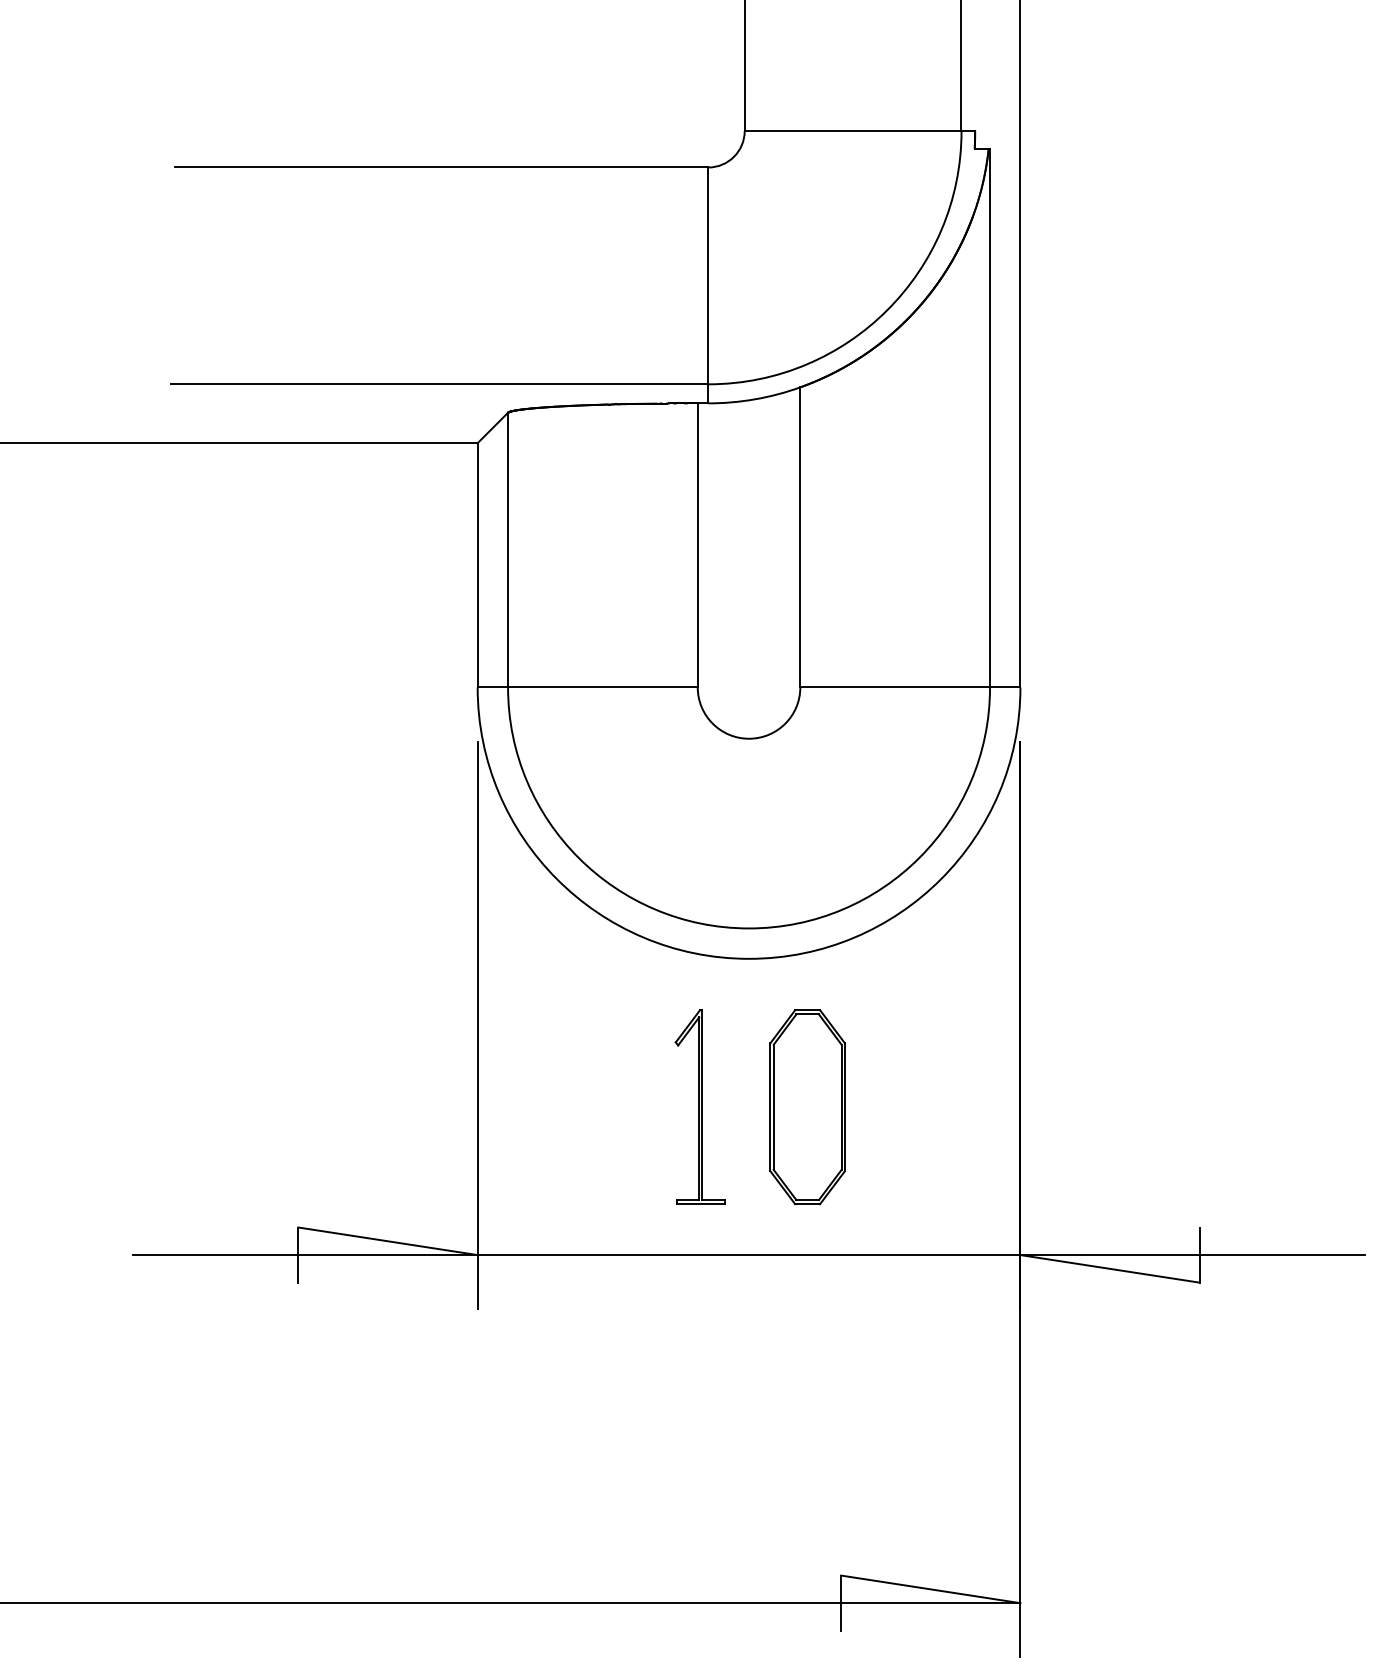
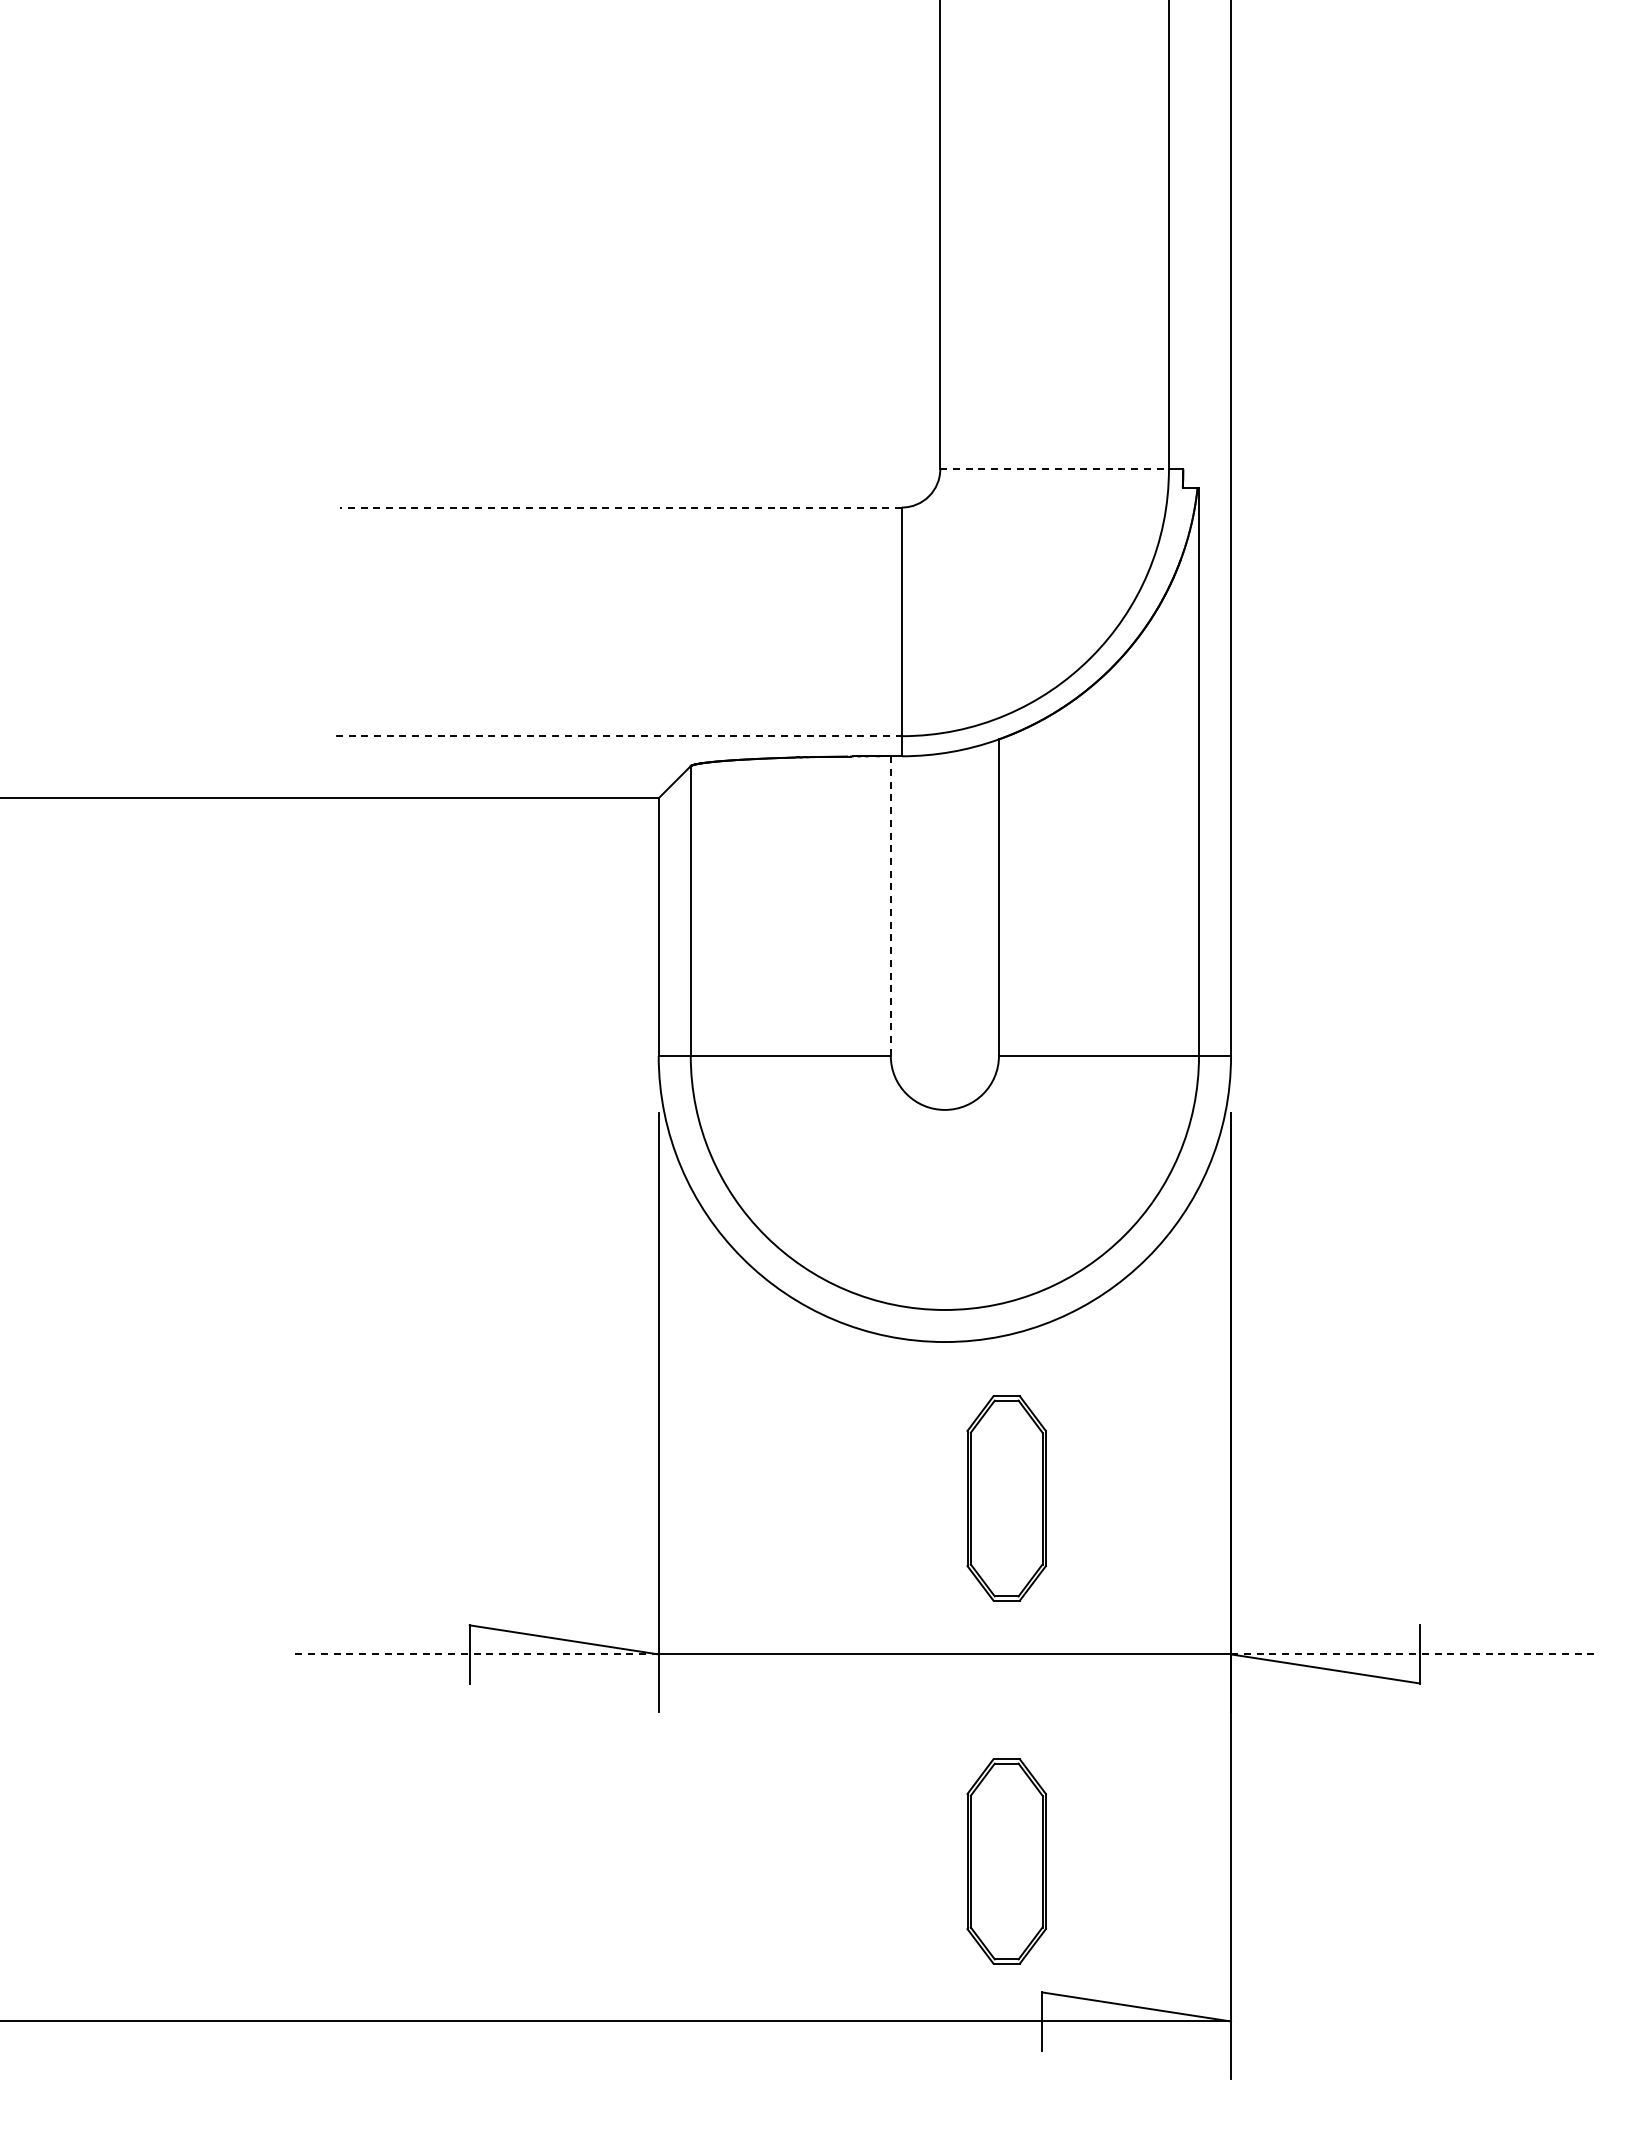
line: (853, 131) -> (1055, 469), solid -> dashed
line: (441, 167) -> (620, 507), solid -> dashed
line: (440, 384) -> (619, 736), solid -> dashed
line: (697, 545) -> (890, 906), solid -> dashed
part: (699, 1107) -> (892, 1498), removed
line: (304, 1255) -> (476, 1654), solid -> dashed
line: (1192, 1255) -> (1412, 1654), solid -> dashed
part: (807, 1451) -> (1006, 1861), added

